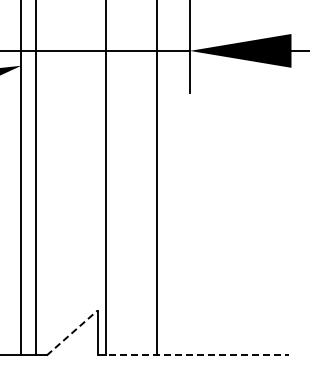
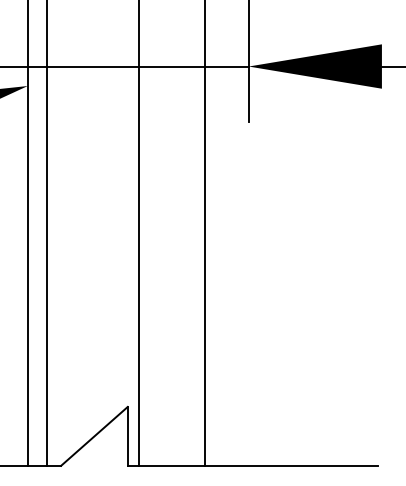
line: (72, 333) -> (94, 437), dashed -> solid
line: (193, 355) -> (253, 465), dashed -> solid

